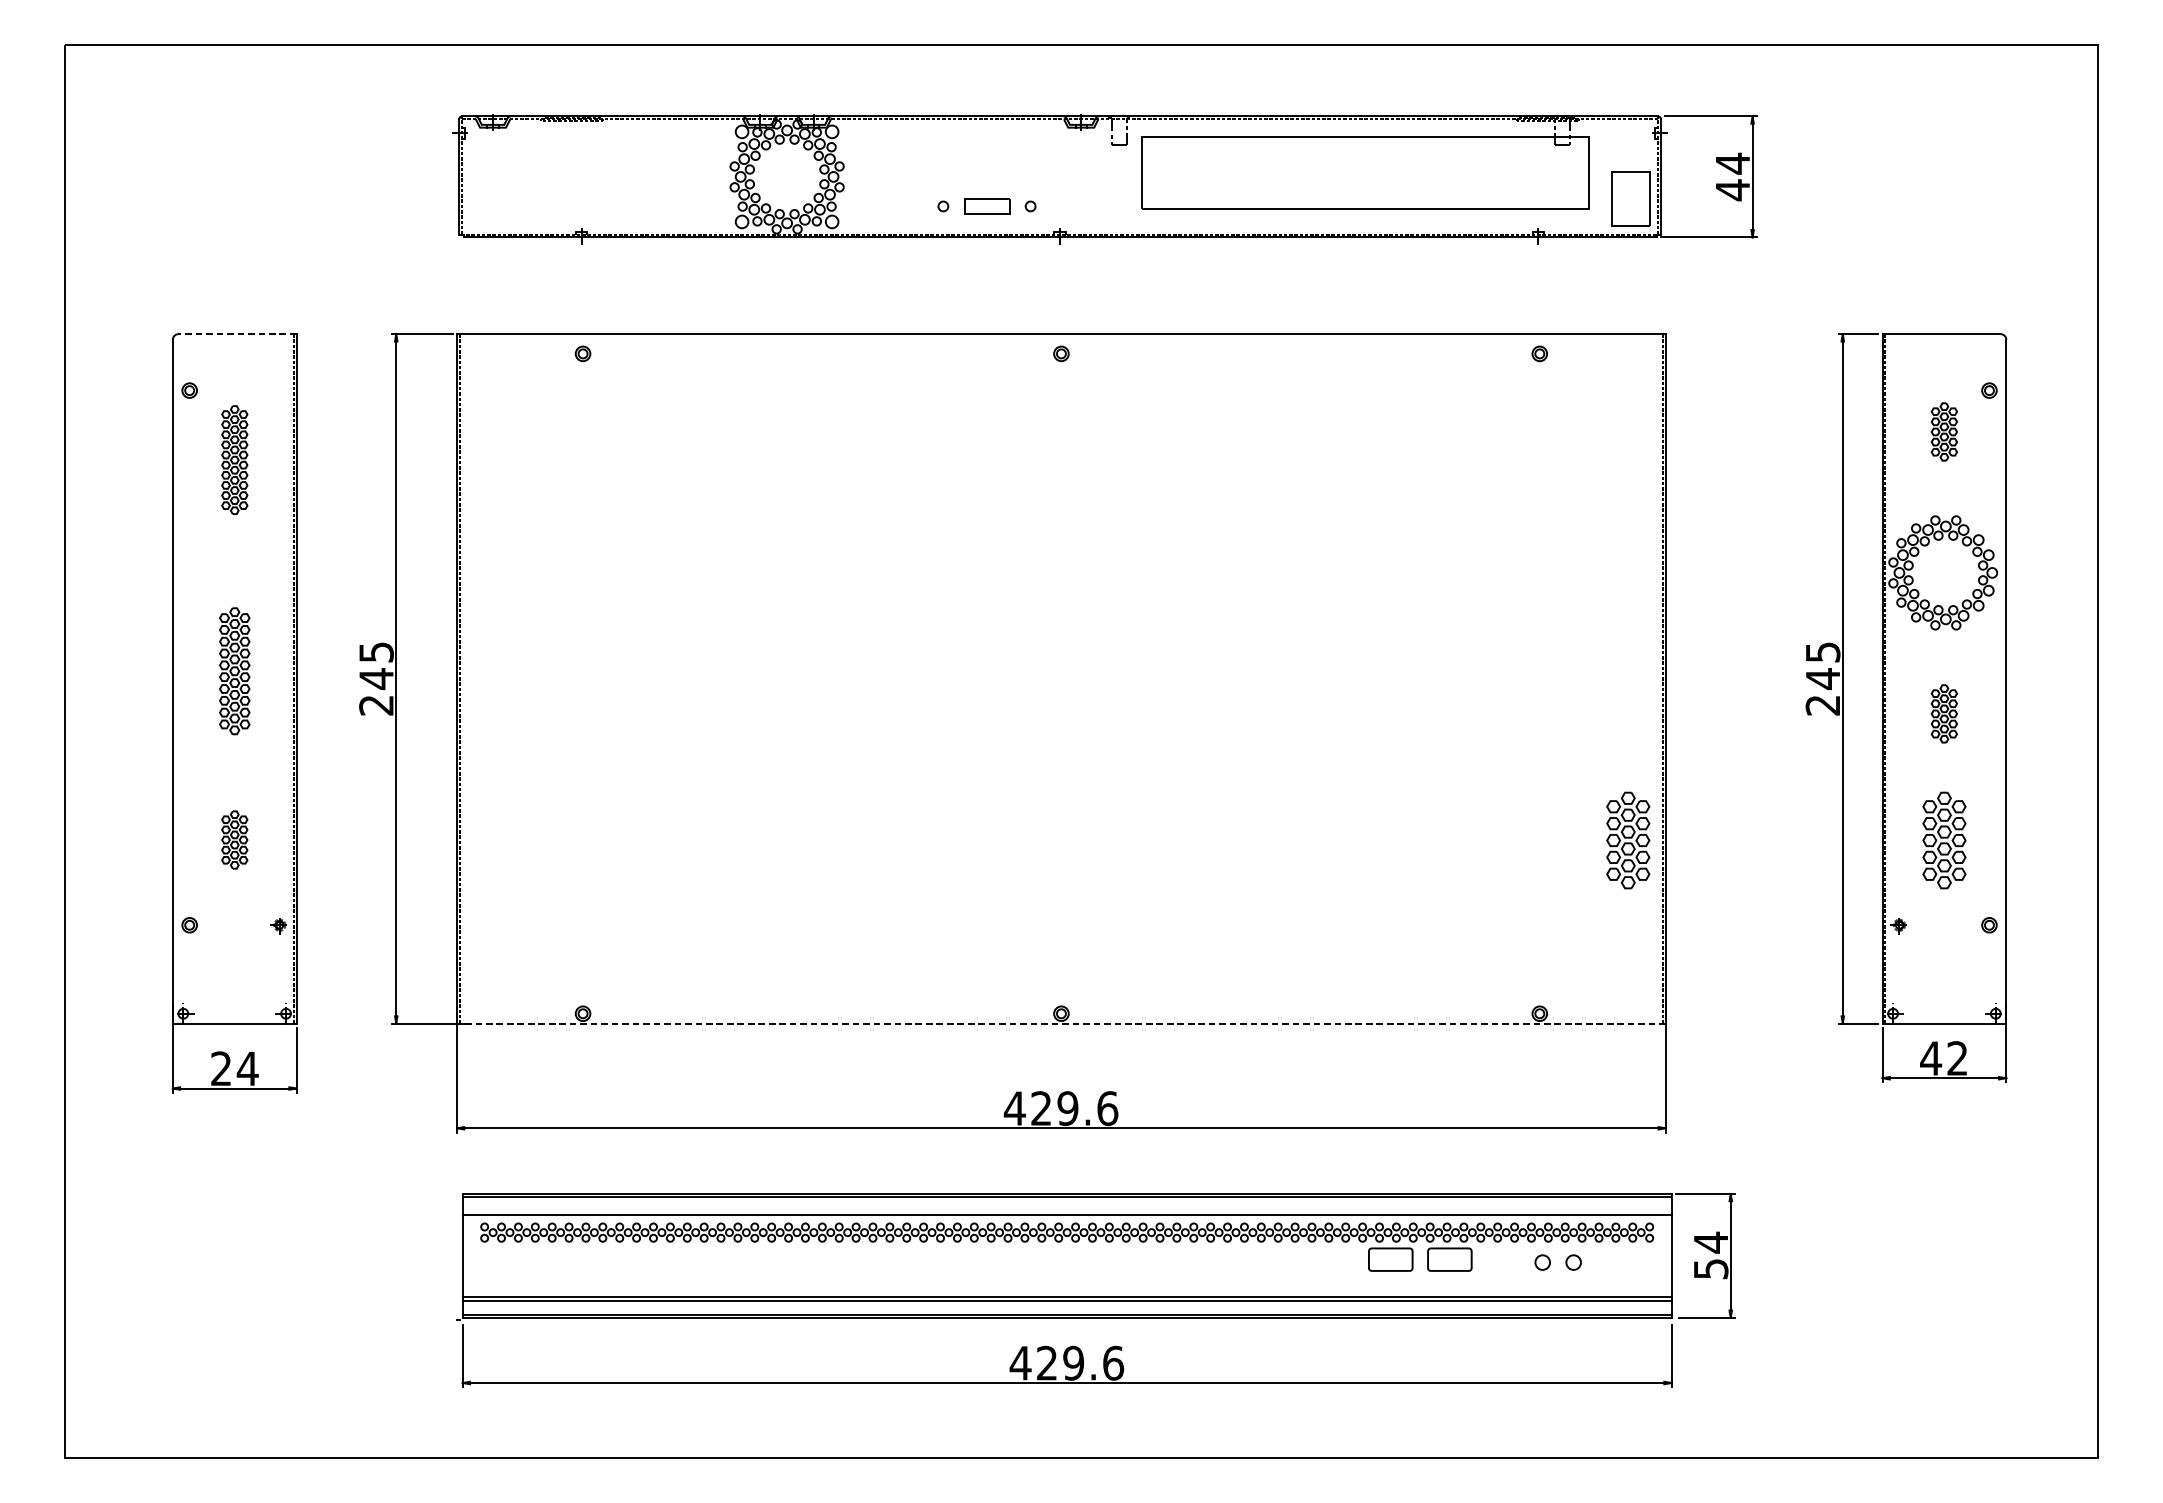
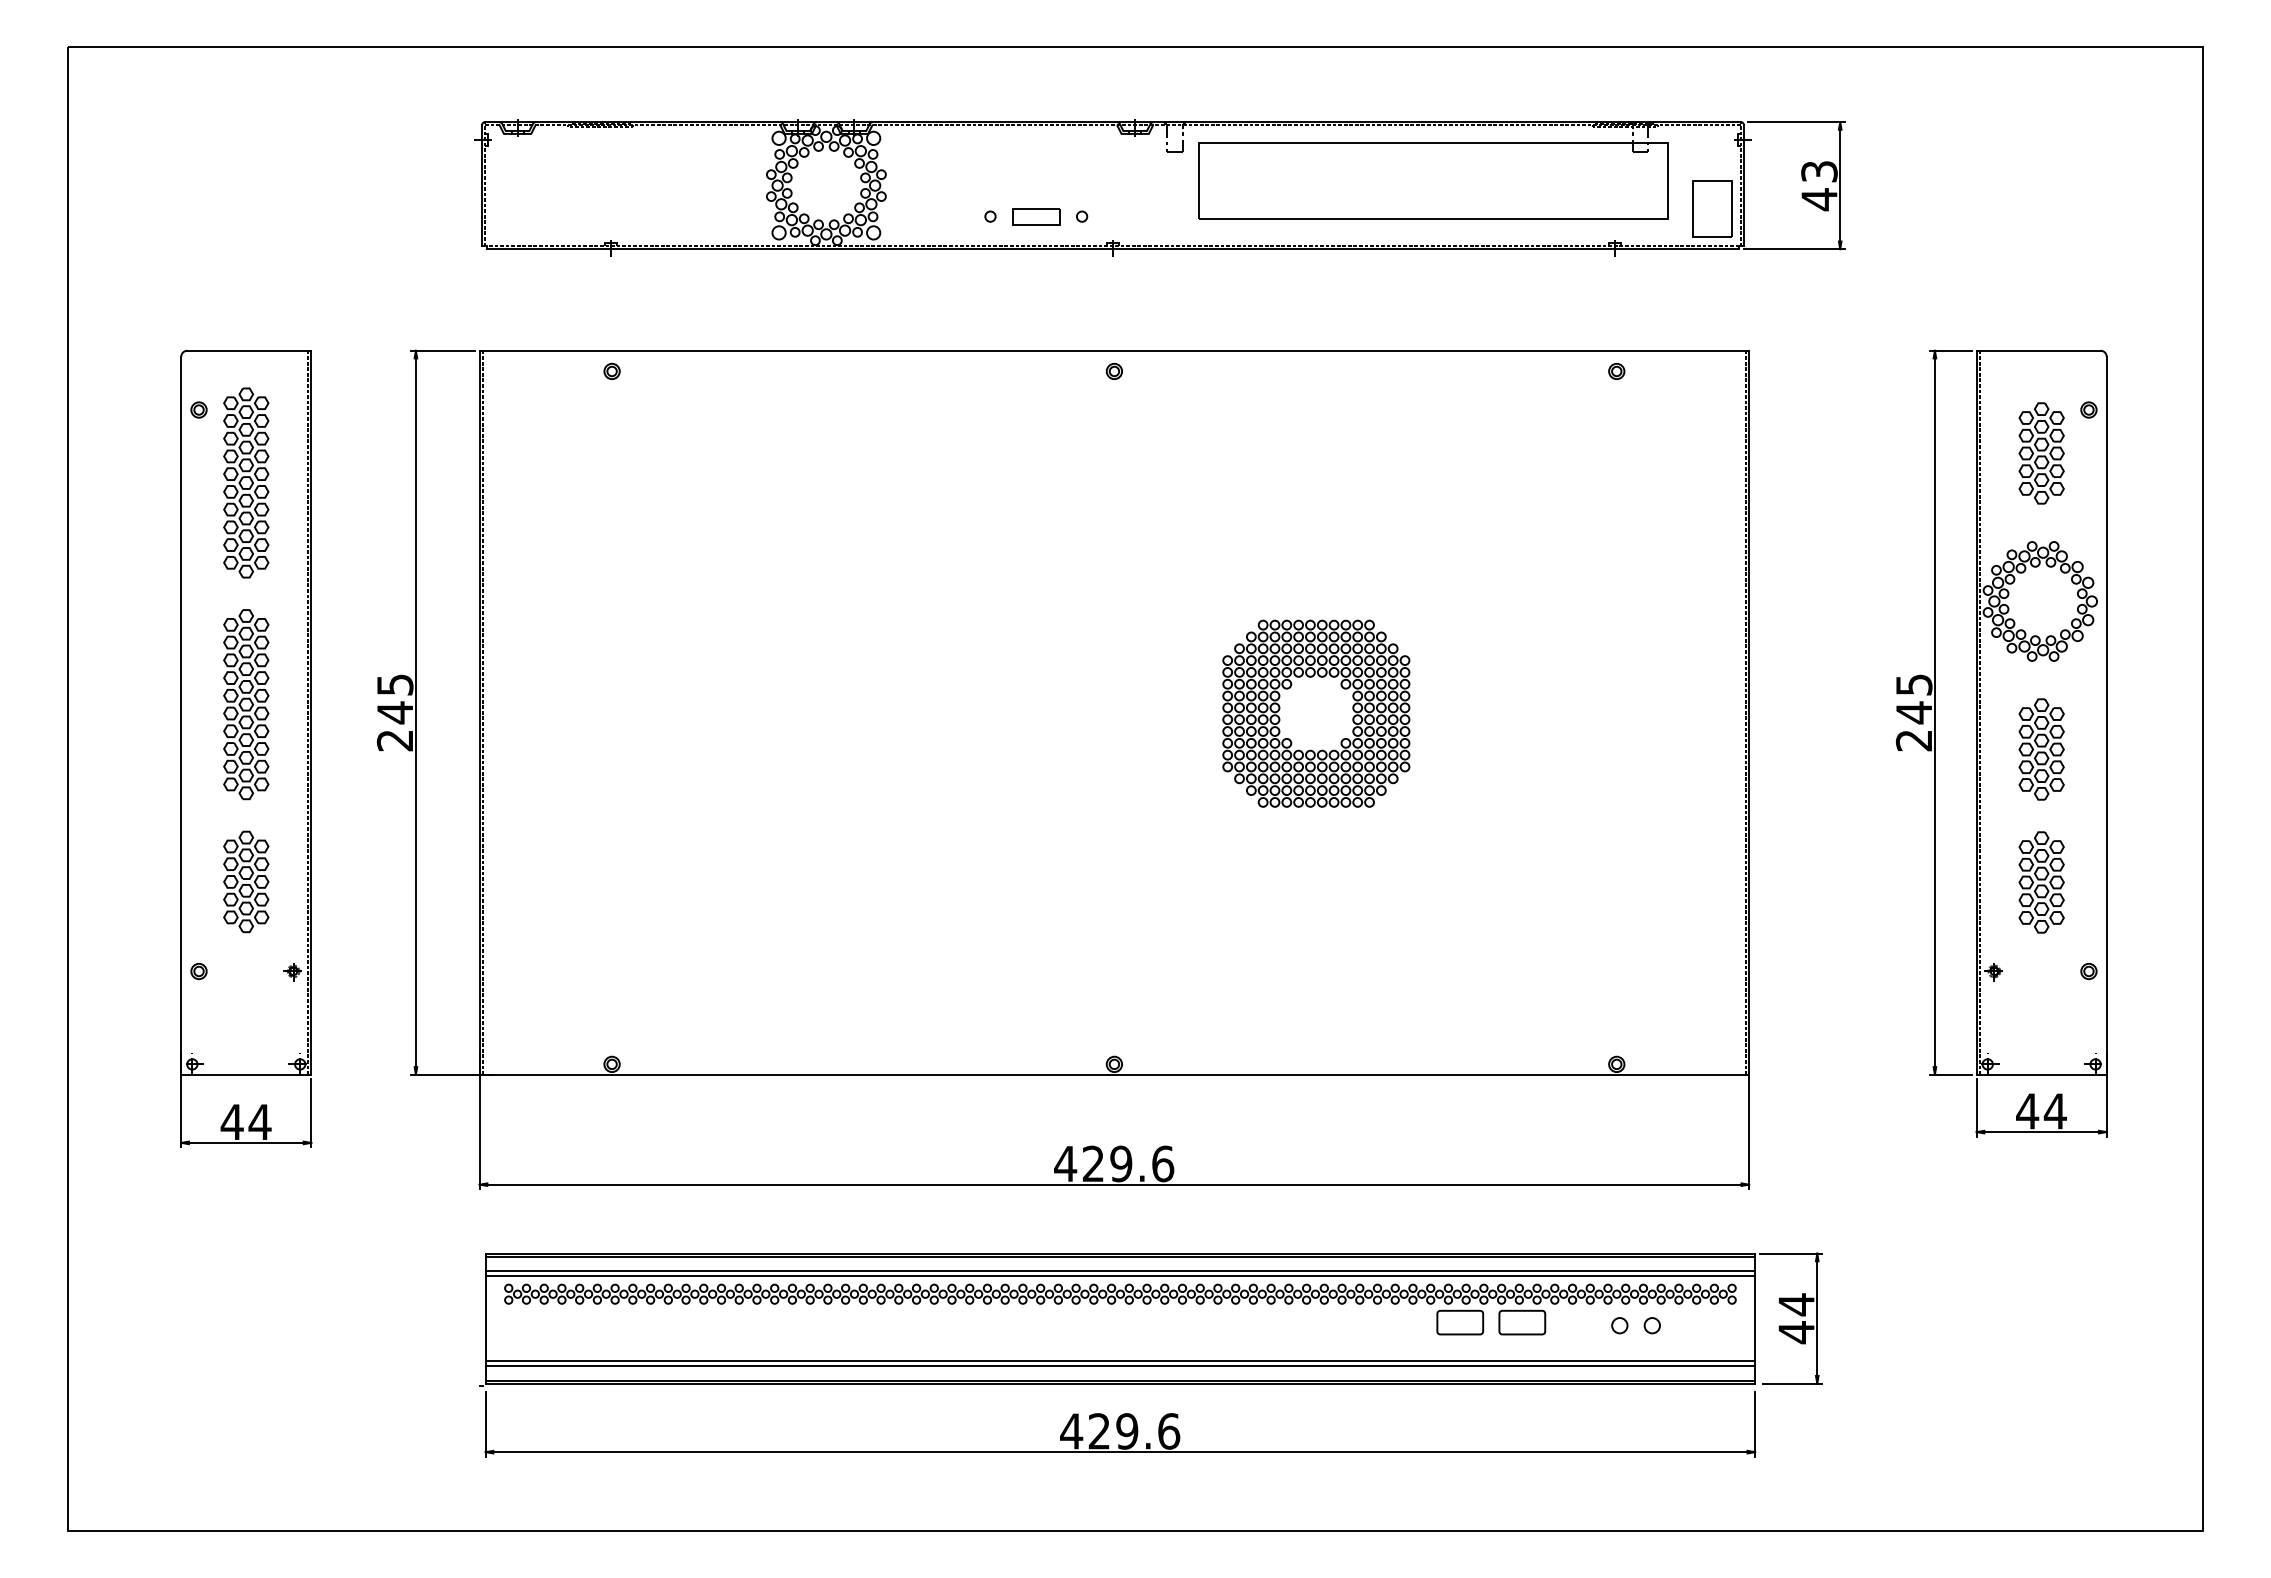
text: (1732, 163) -> (1819, 171), 44 -> 43
line: (236, 333) -> (248, 350), dashed -> solid
part: (1944, 432) -> (2041, 453), size x1.67
part: (234, 459) -> (246, 482), size x1.67
part: (1230, 654) -> (1291, 687), added
part: (234, 671) -> (246, 704), size x1.43
part: (1944, 713) -> (2041, 749), size x1.67
part: (234, 839) -> (246, 881), size x1.67
part: (1628, 840) -> (1709, 882), removed
line: (1061, 1023) -> (1114, 1074), dashed -> solid
text: (1956, 1058) -> (2054, 1111), 42 -> 44
text: (220, 1068) -> (231, 1121), 24 -> 44
line: (1067, 1210) -> (1120, 1271), added
text: (1710, 1269) -> (1796, 1332), 54 -> 44

